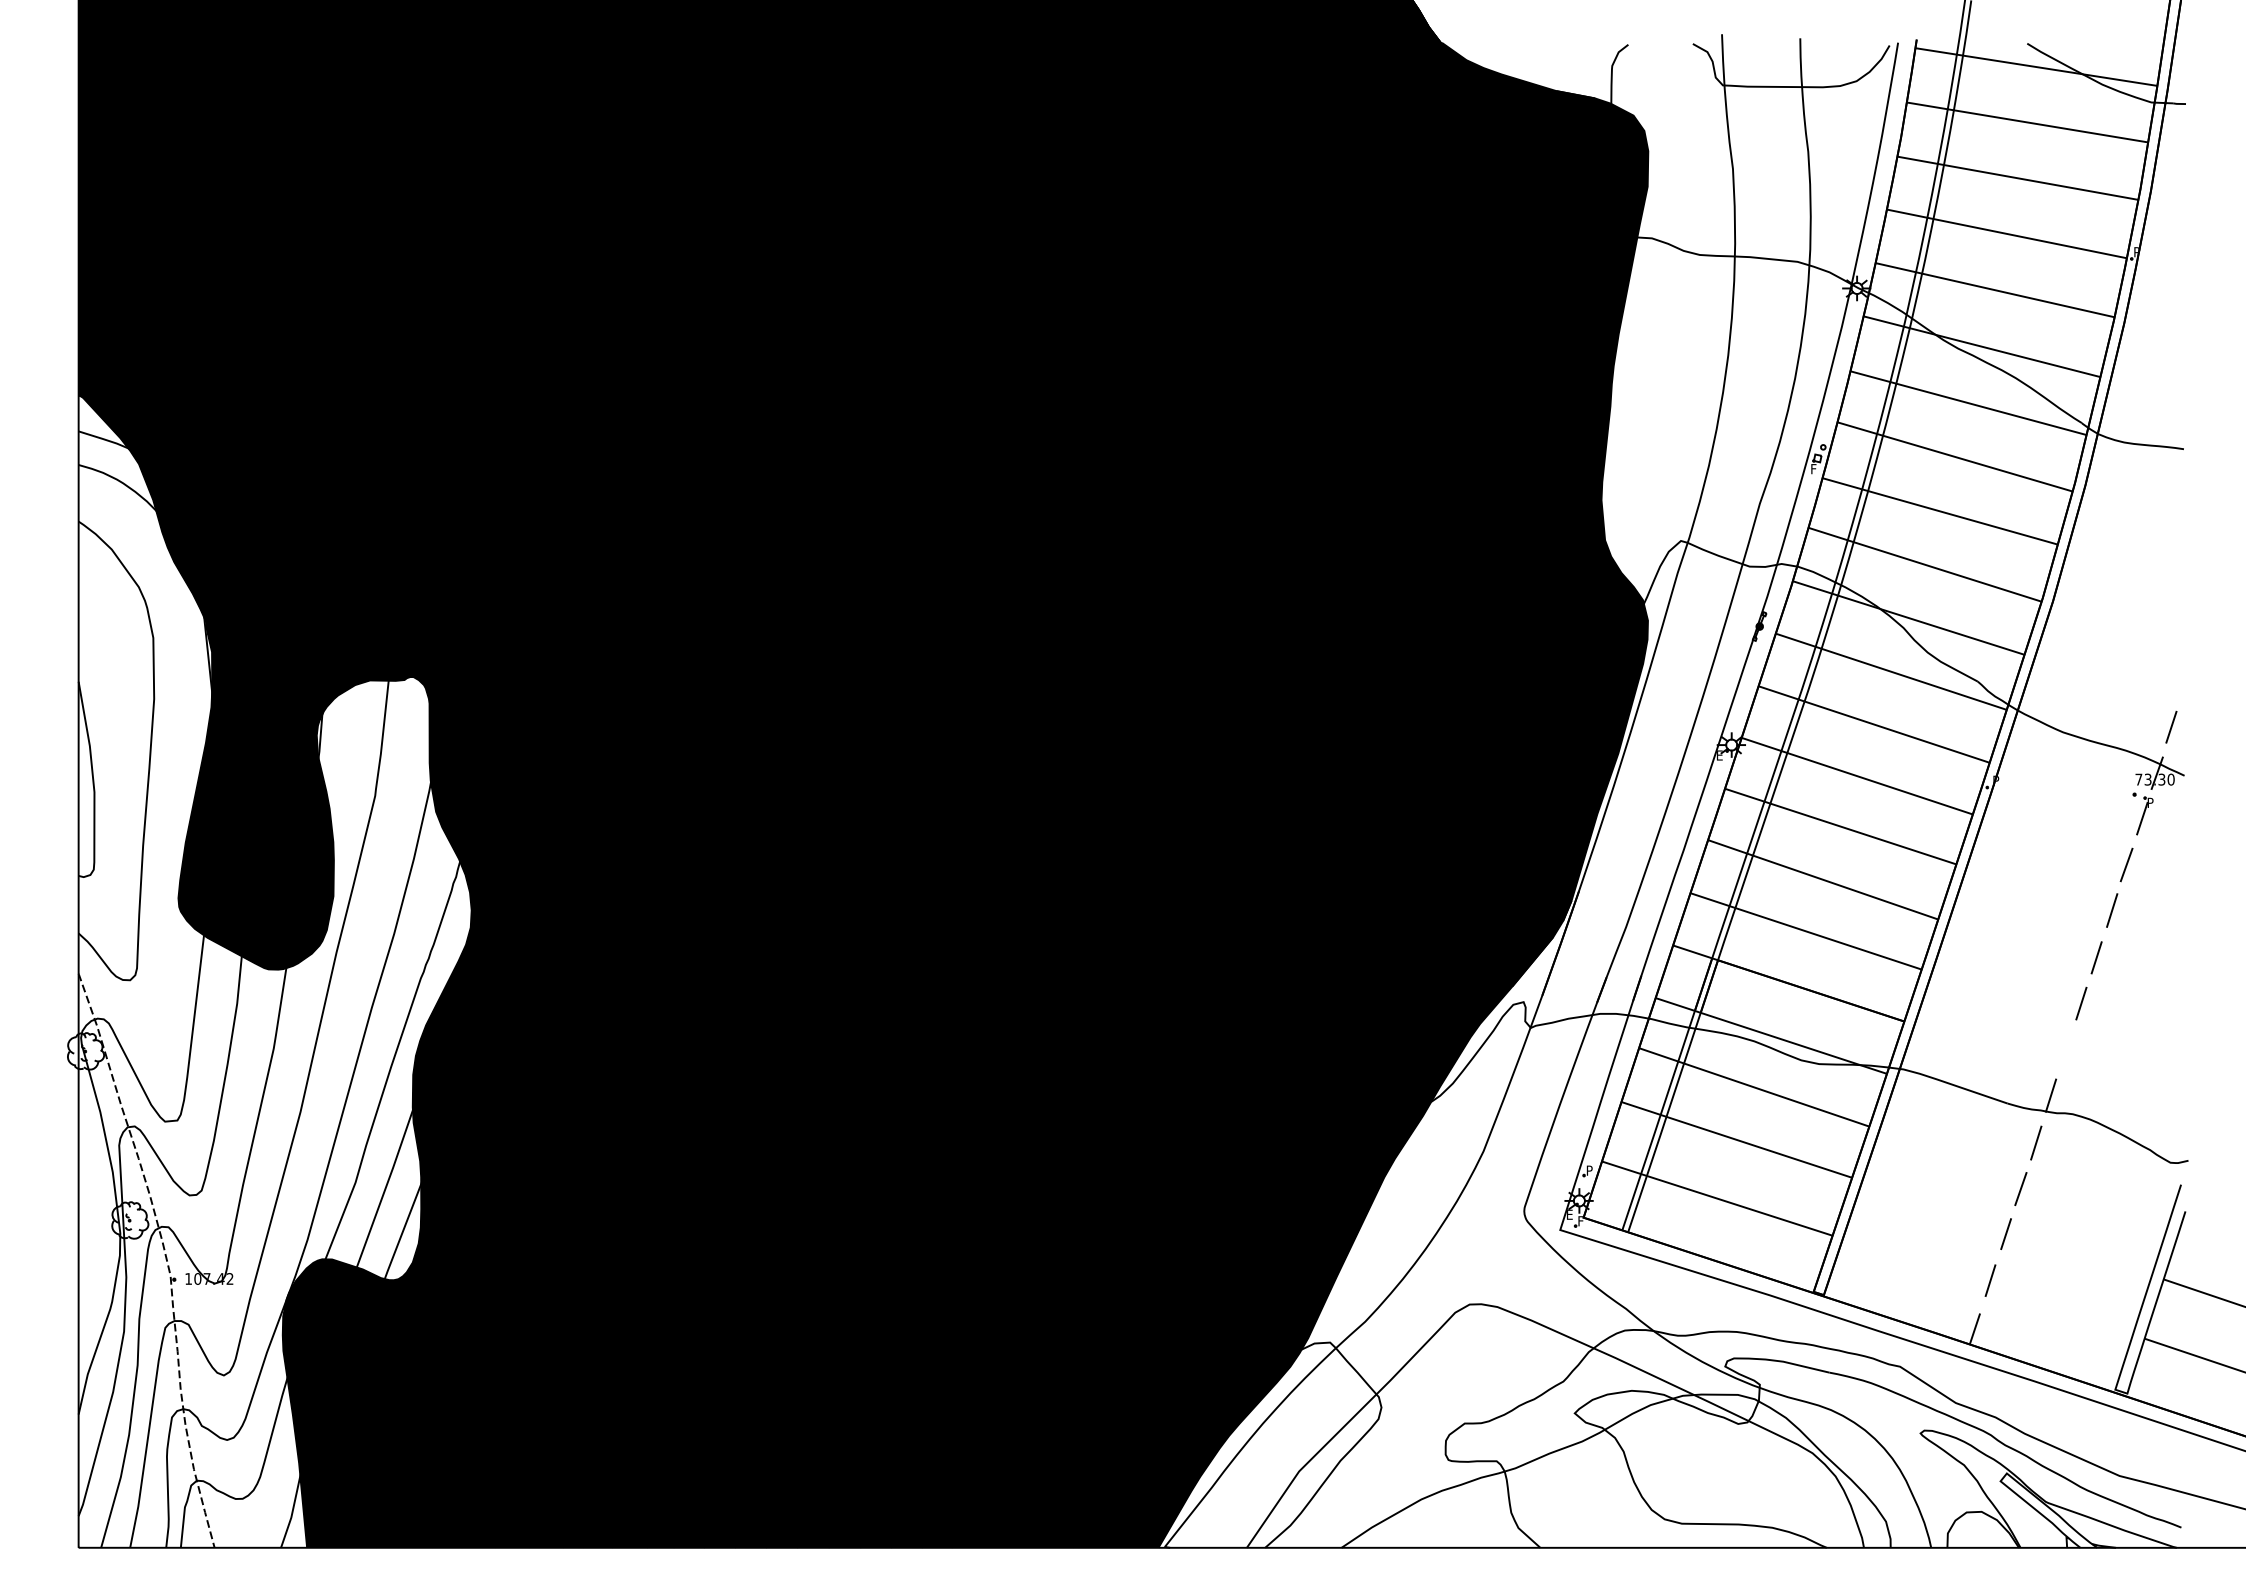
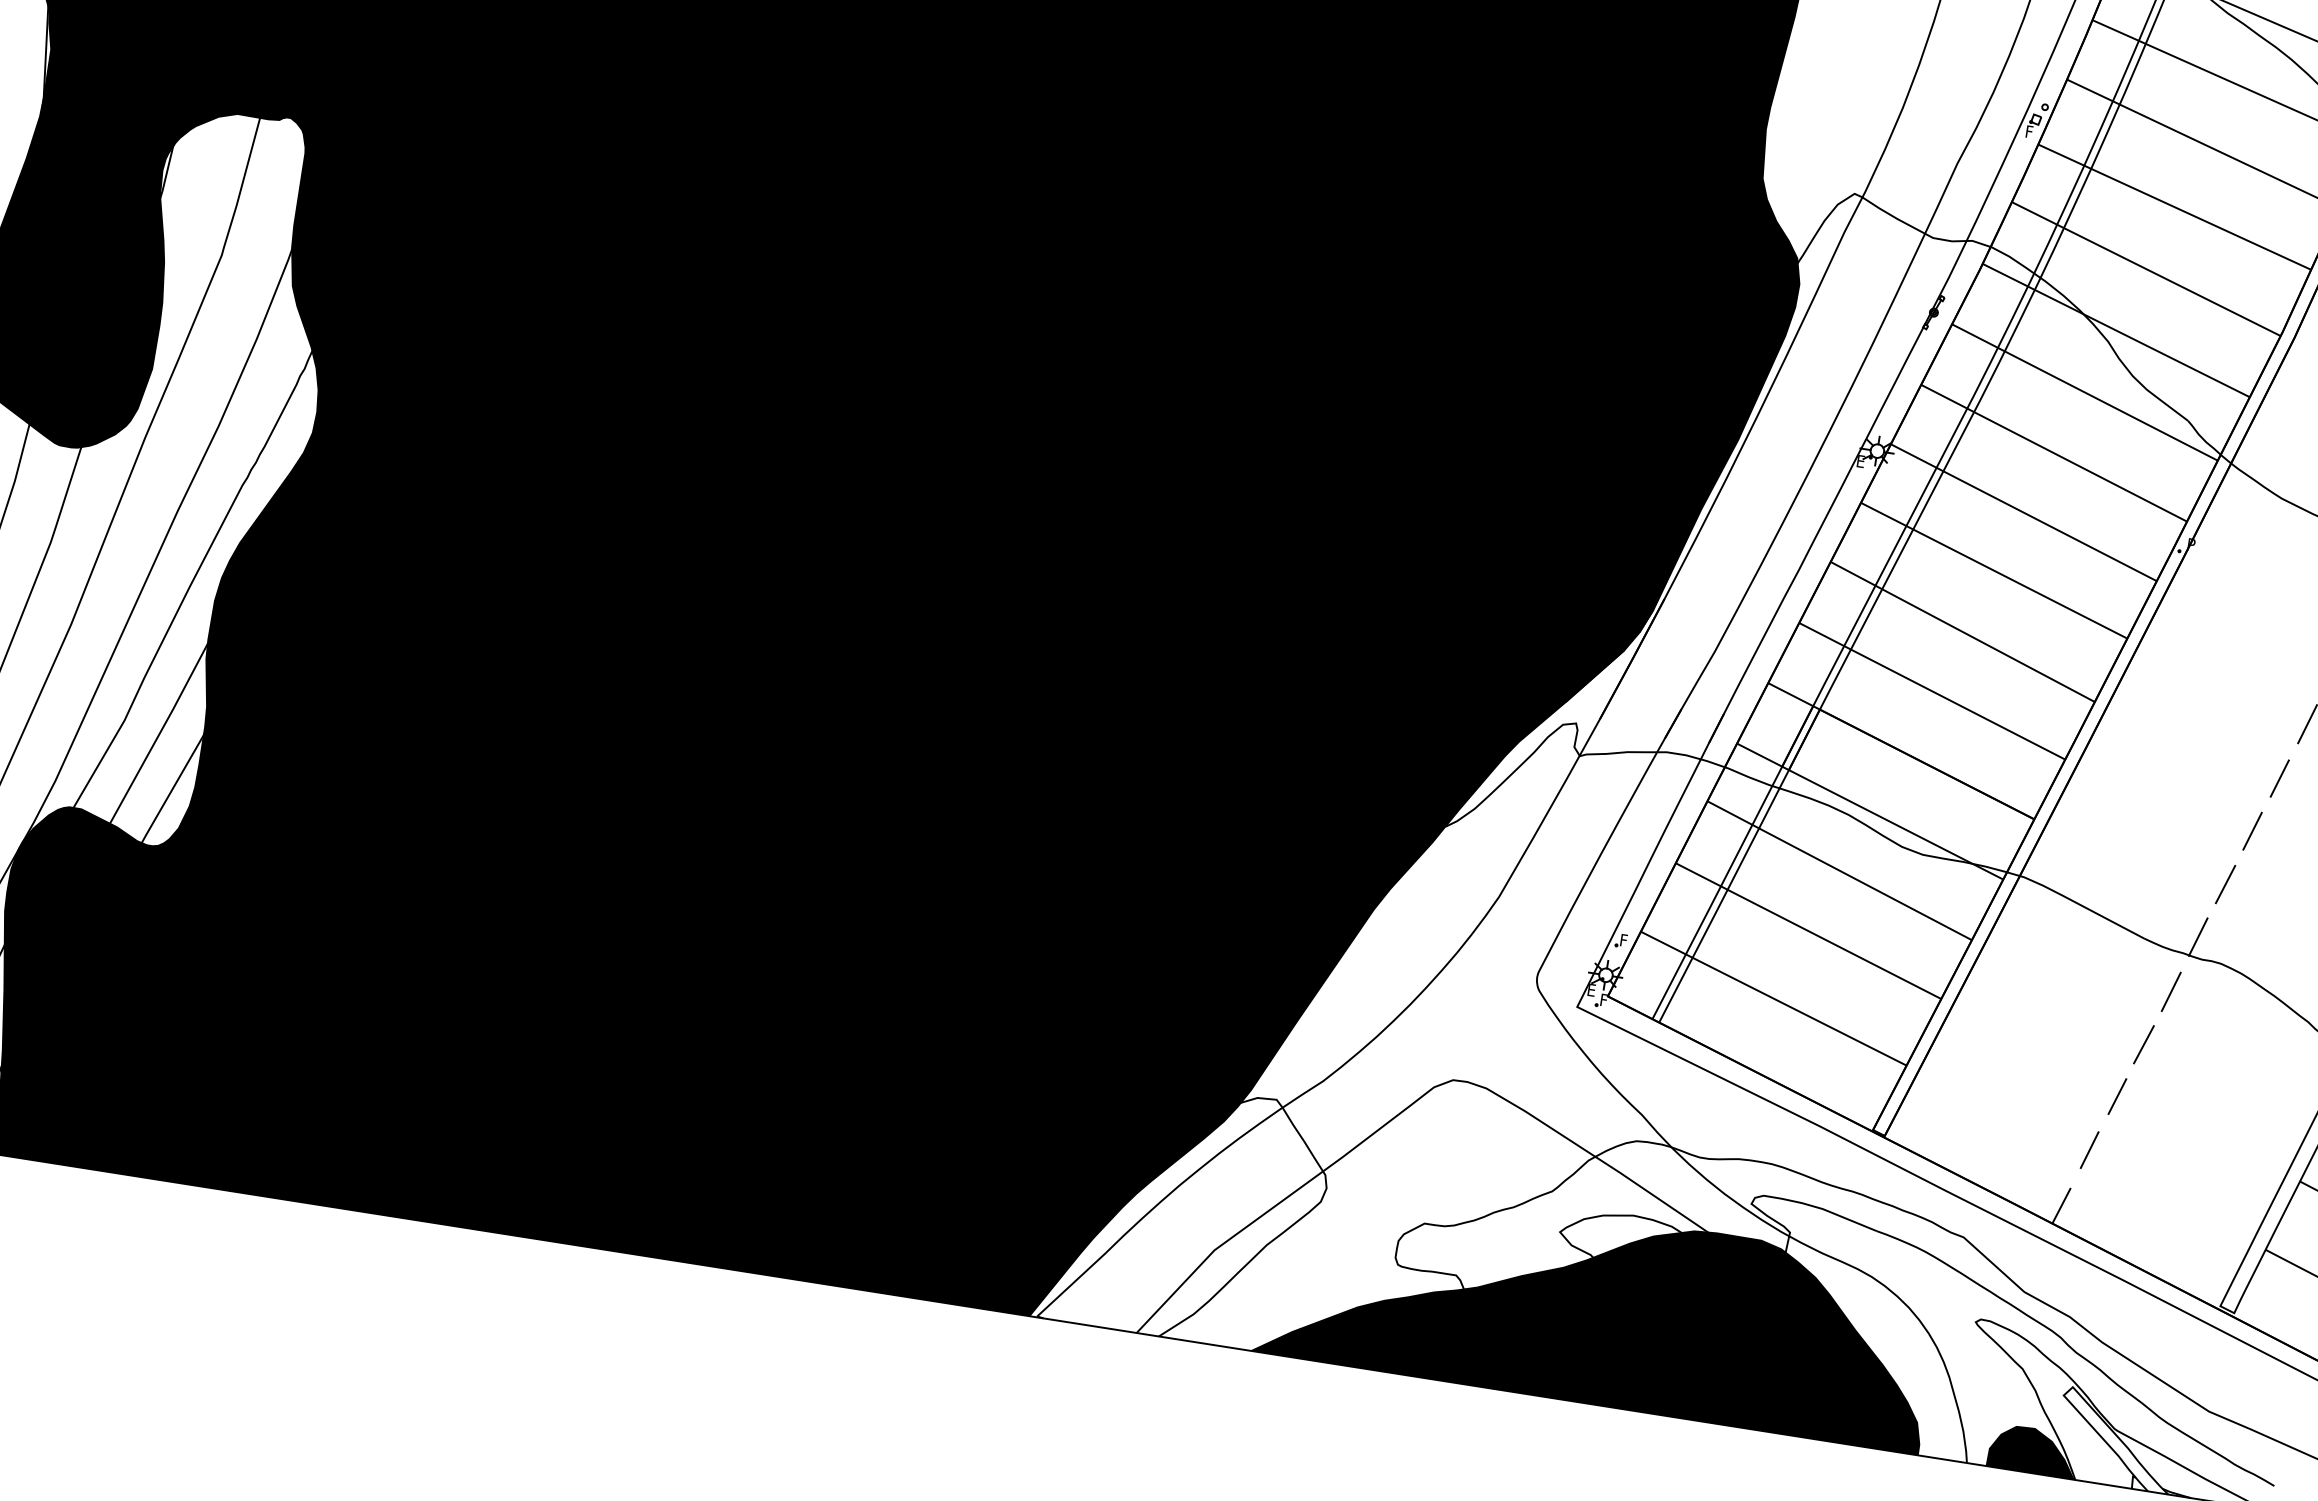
line: (2066, 1049) -> (2225, 884), added
text: (1590, 1168) -> (1625, 938), P -> F
fill: (1615, 1470) -> (1598, 1309), added
fill: (1983, 1529) -> (2033, 1450), added

